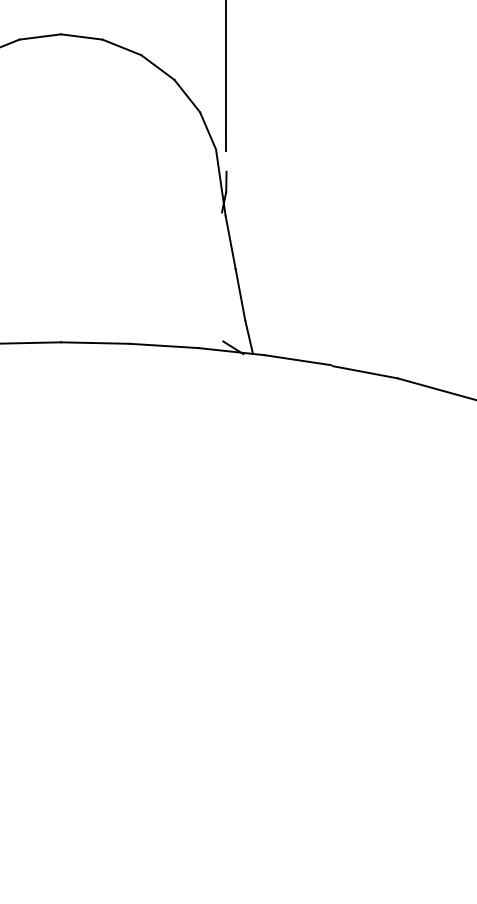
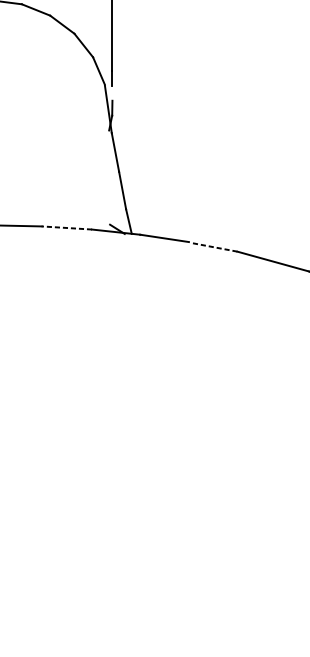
line: (164, 345) -> (67, 227), solid -> dashed
line: (365, 372) -> (213, 247), solid -> dashed

